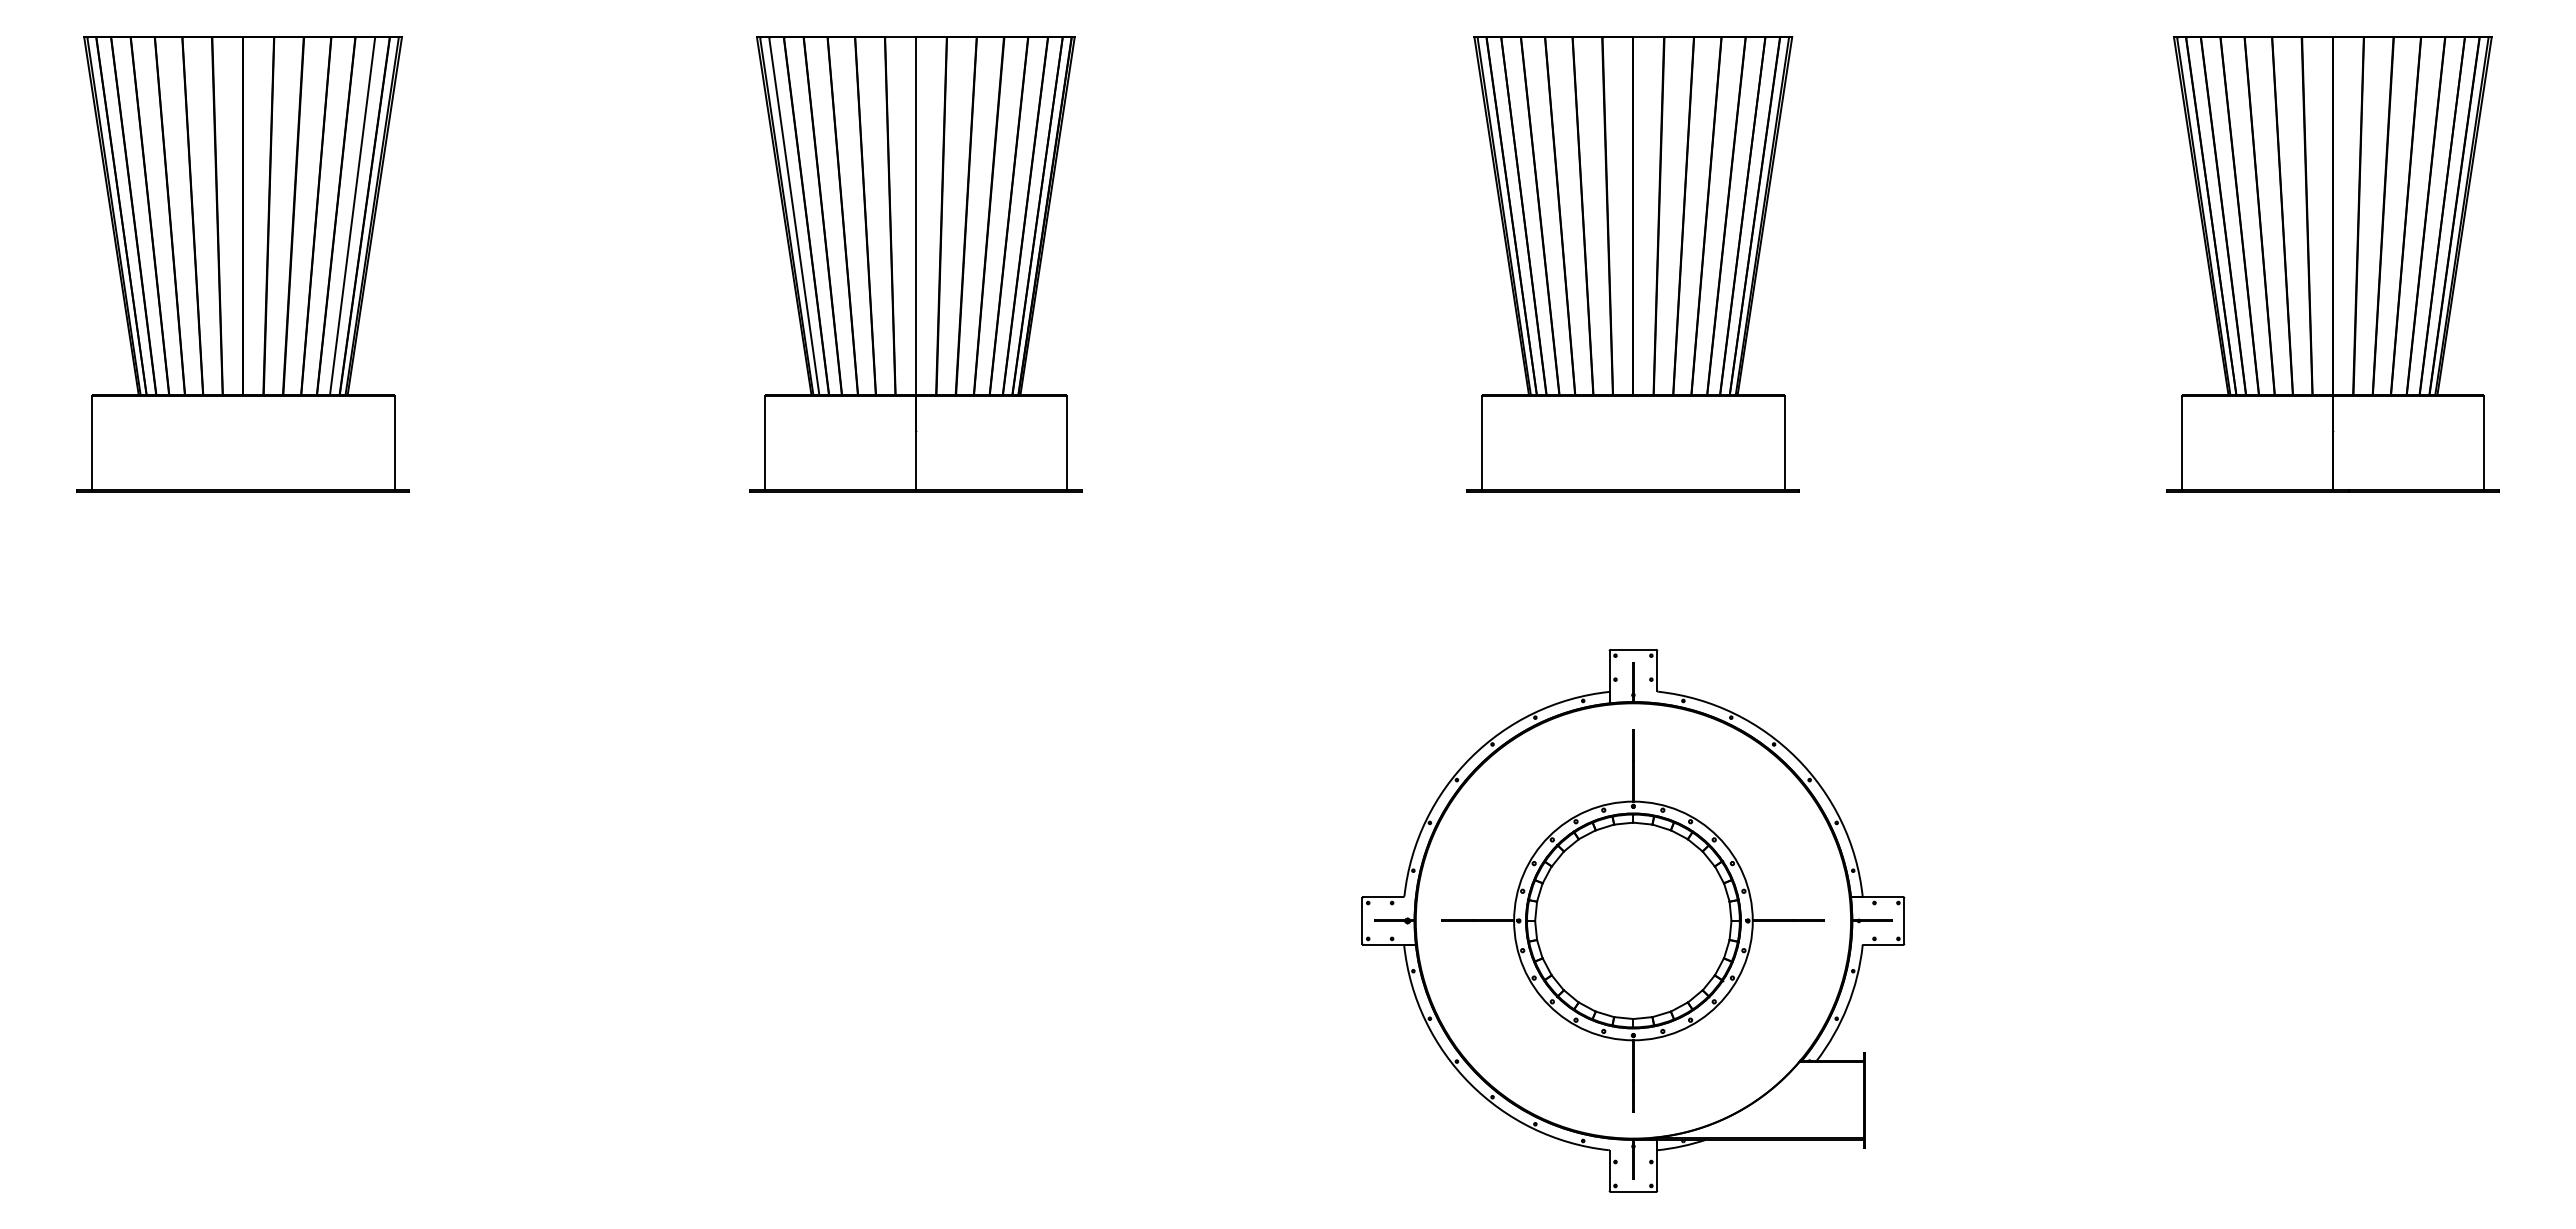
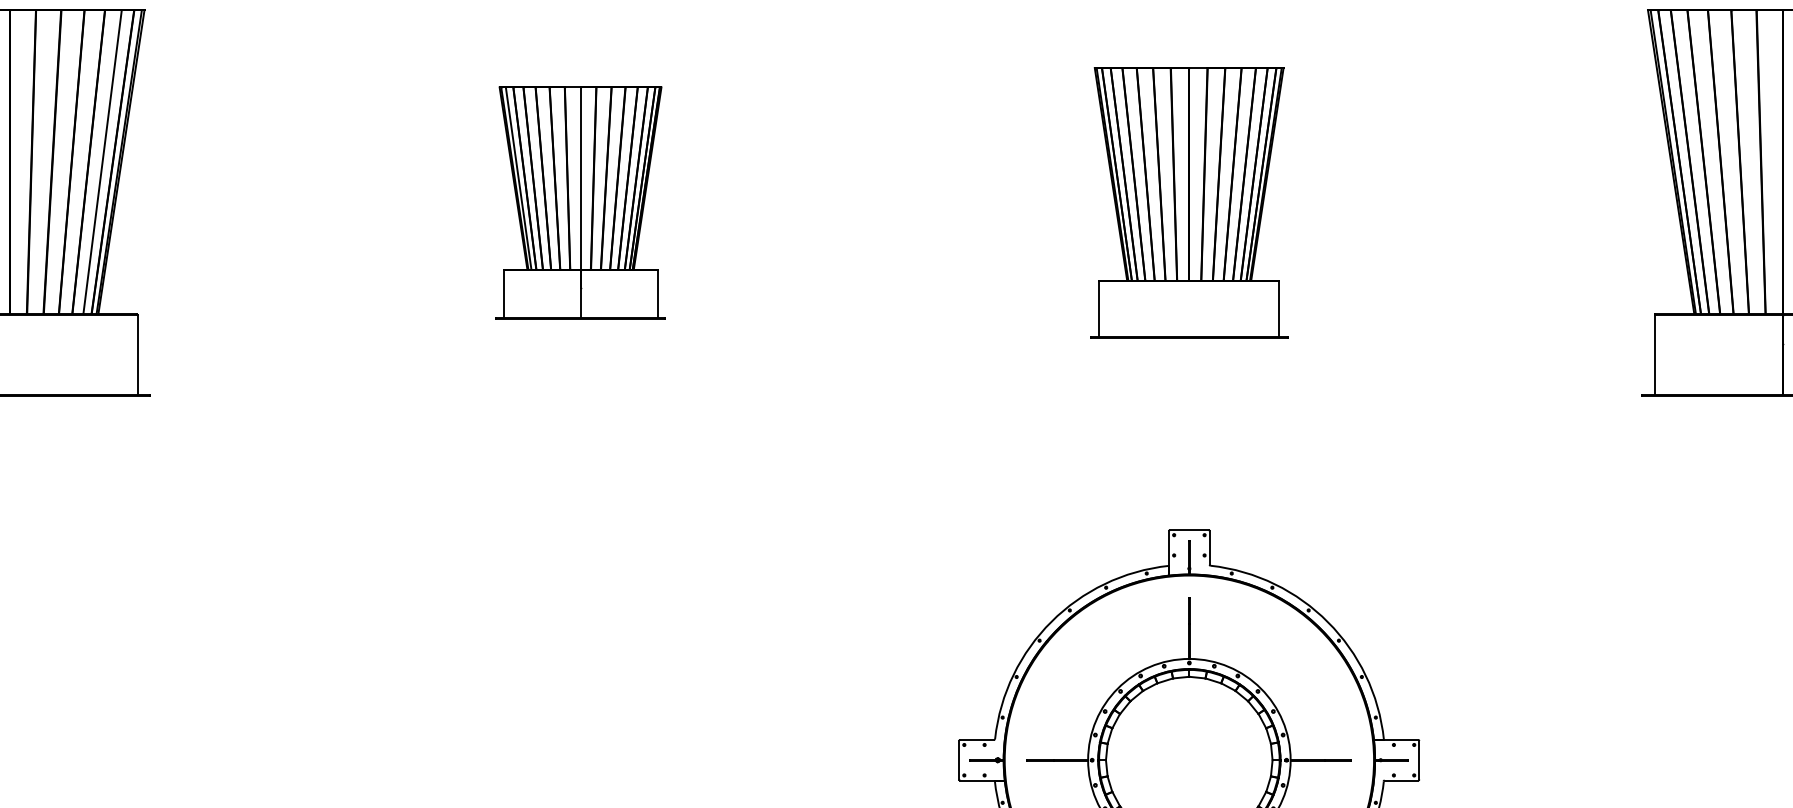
part: (915, 264) -> (580, 203), size x0.6
part: (1632, 264) -> (1188, 203), size x0.7

